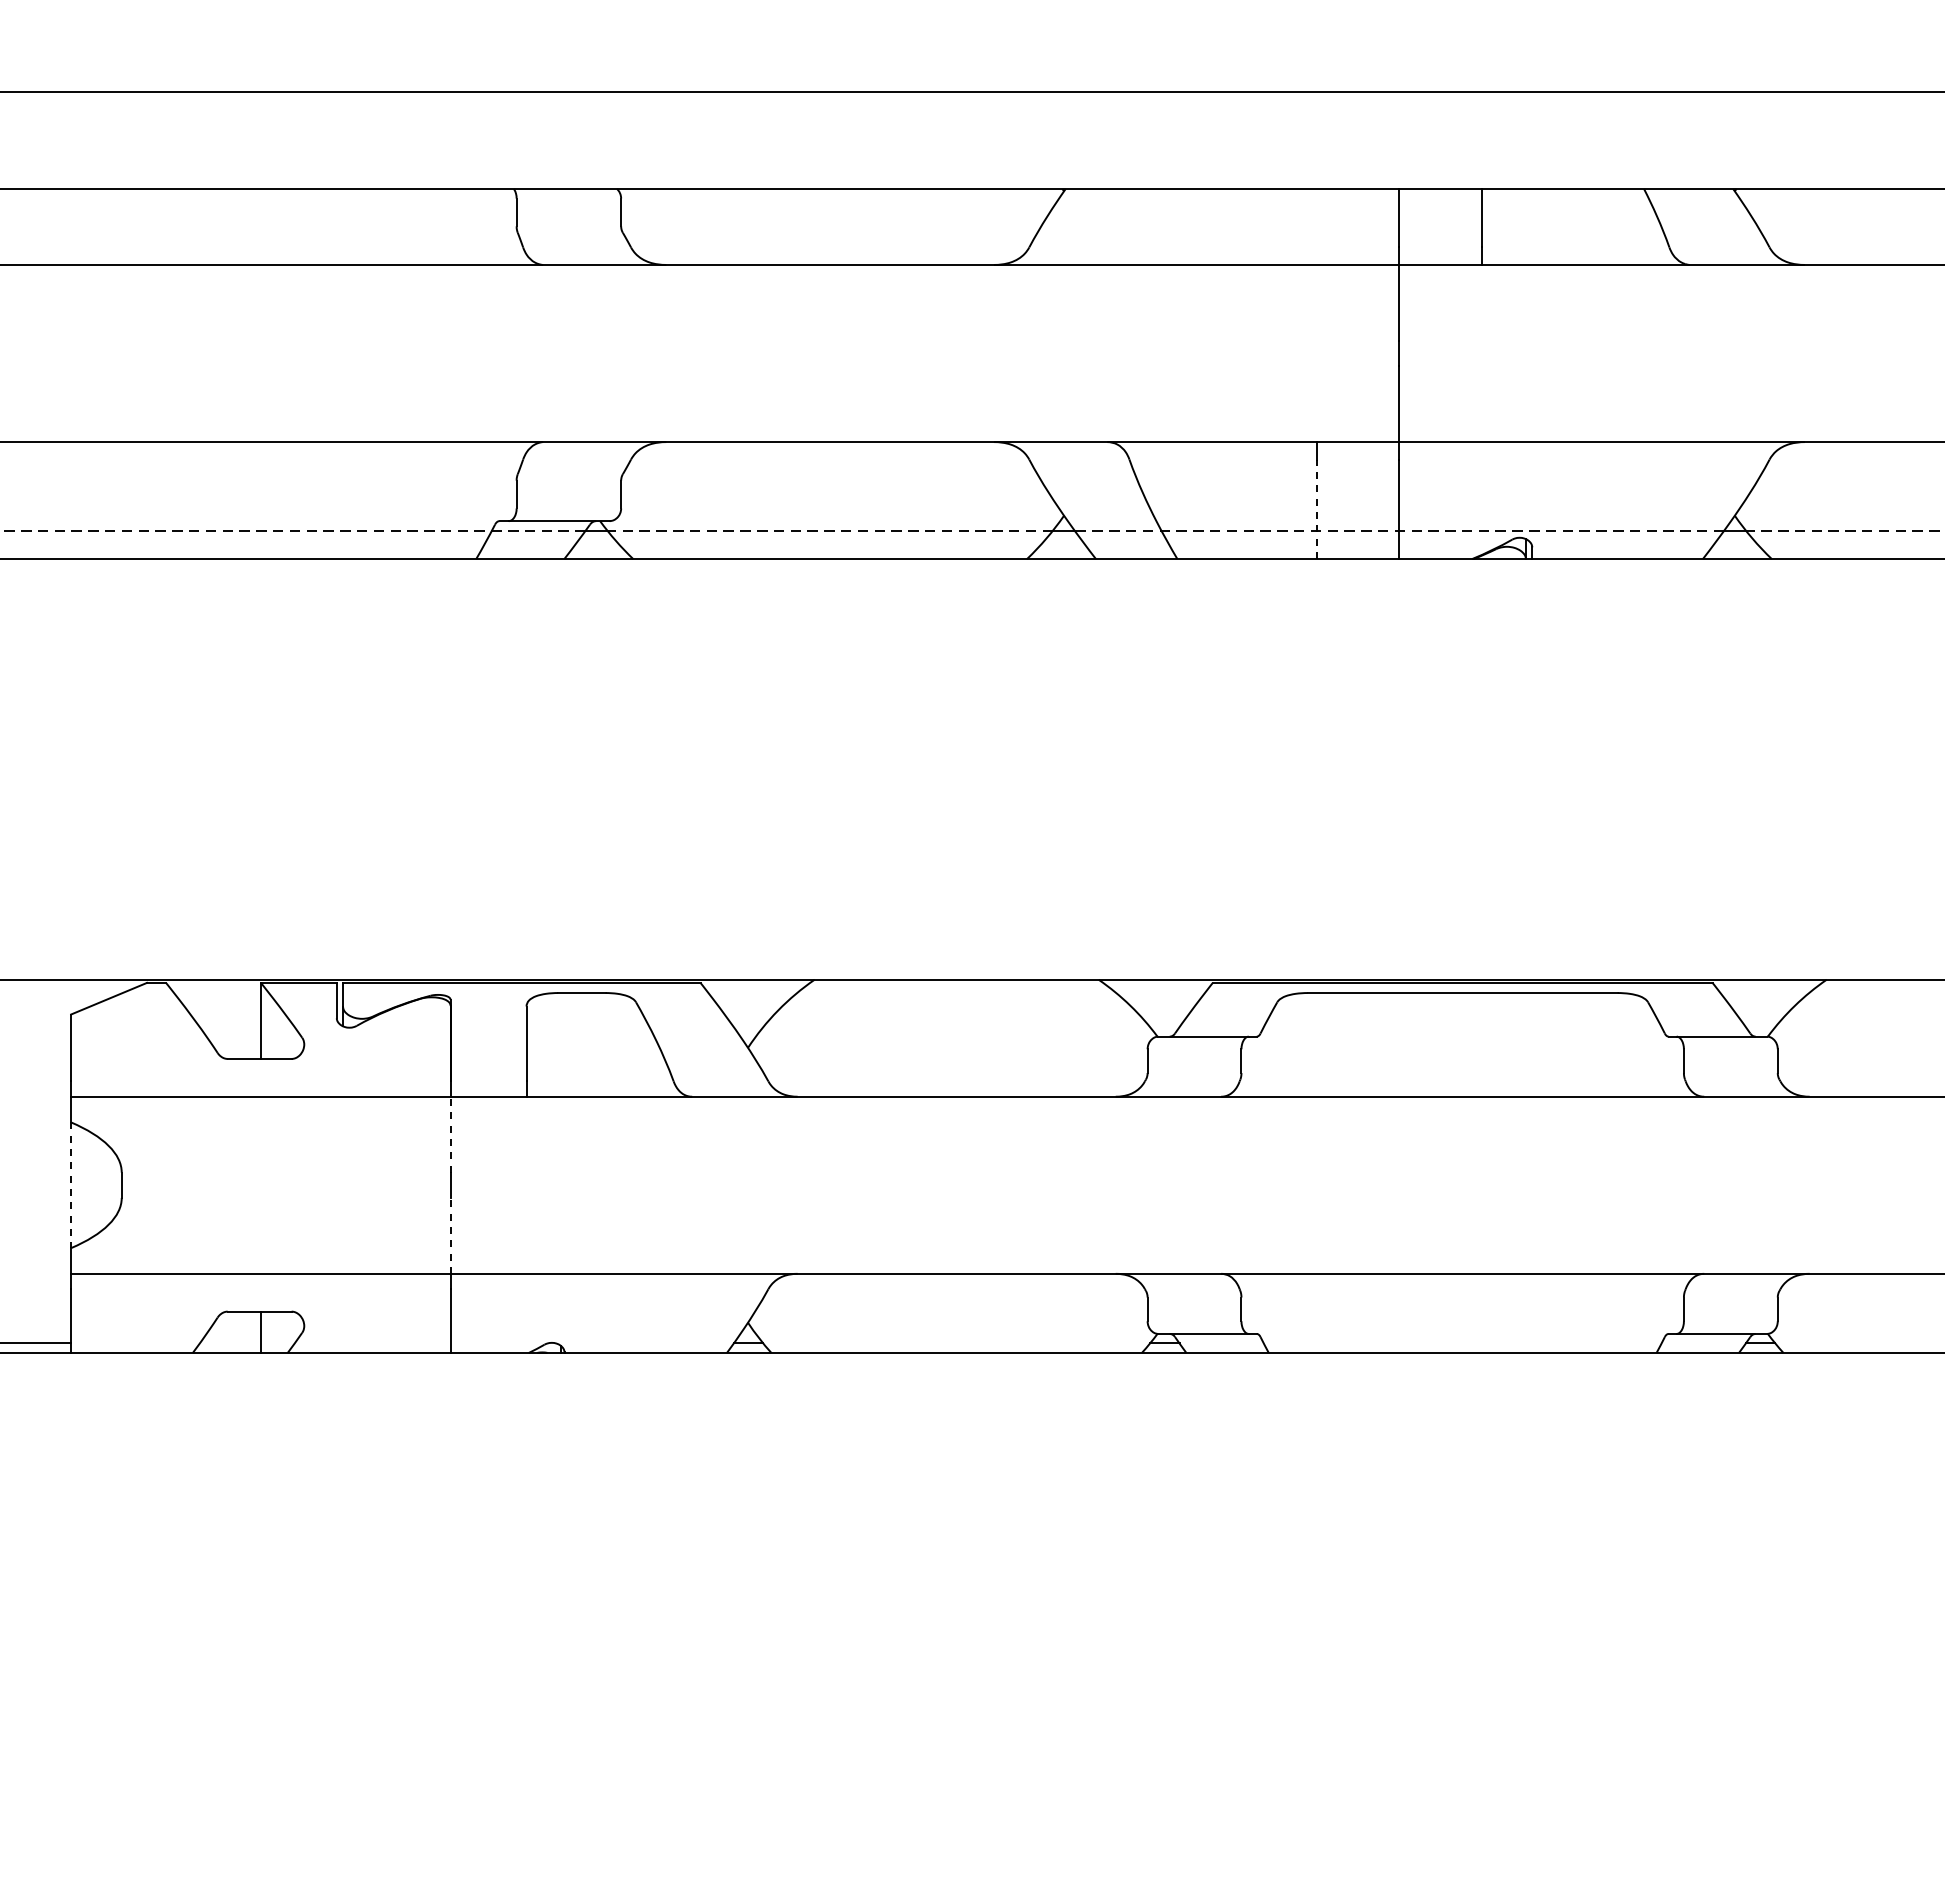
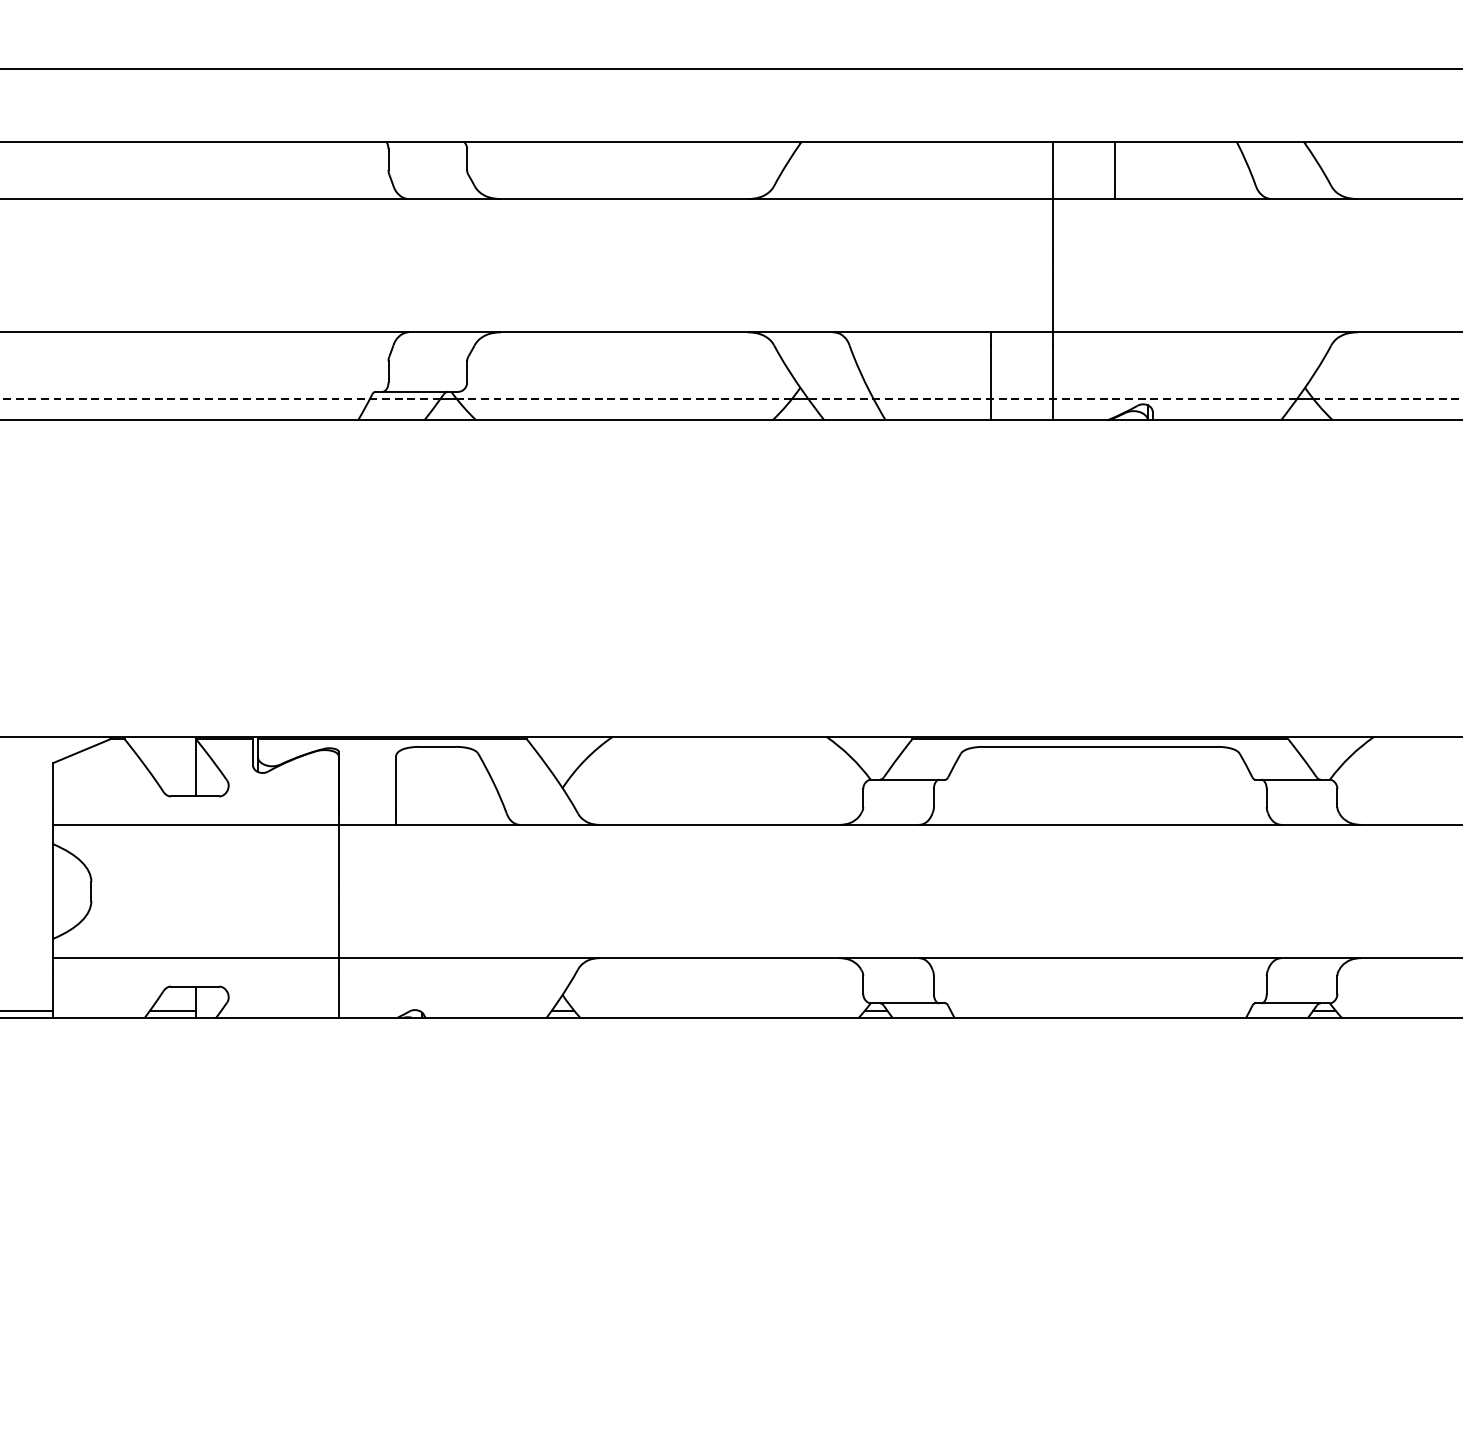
line: (1317, 509) -> (991, 383), dashed -> solid
line: (450, 1134) -> (338, 853), dashed -> solid
line: (71, 1185) -> (53, 891), dashed -> solid
line: (450, 1235) -> (338, 929), dashed -> solid
line: (229, 1343) -> (172, 1010), added

